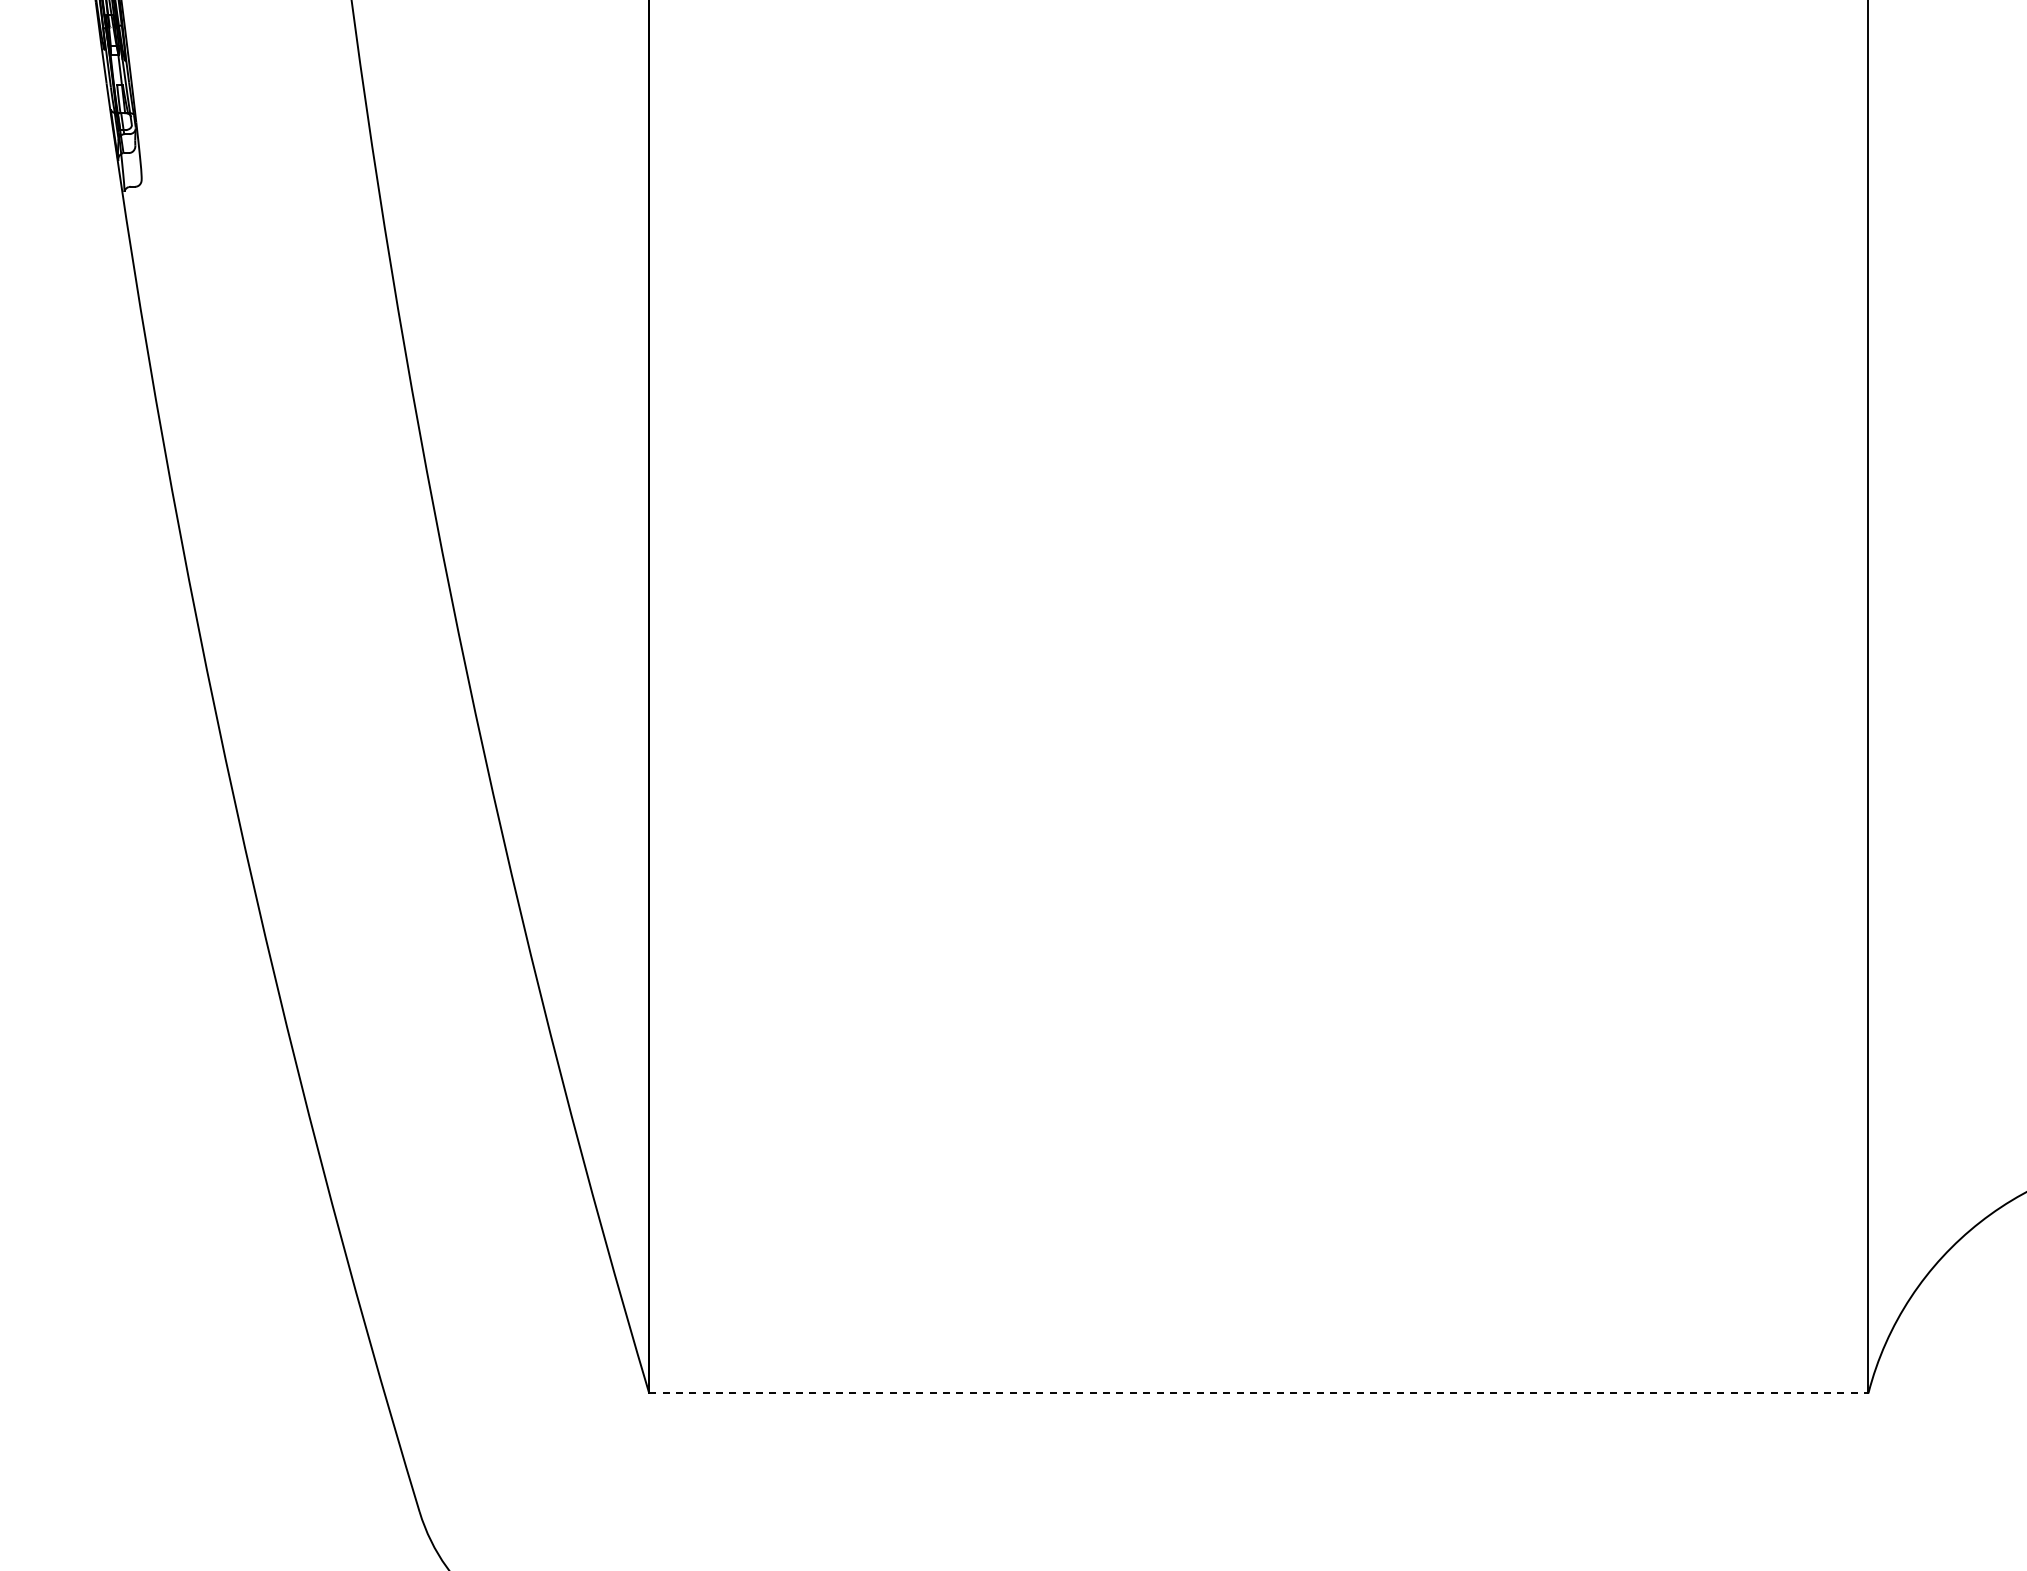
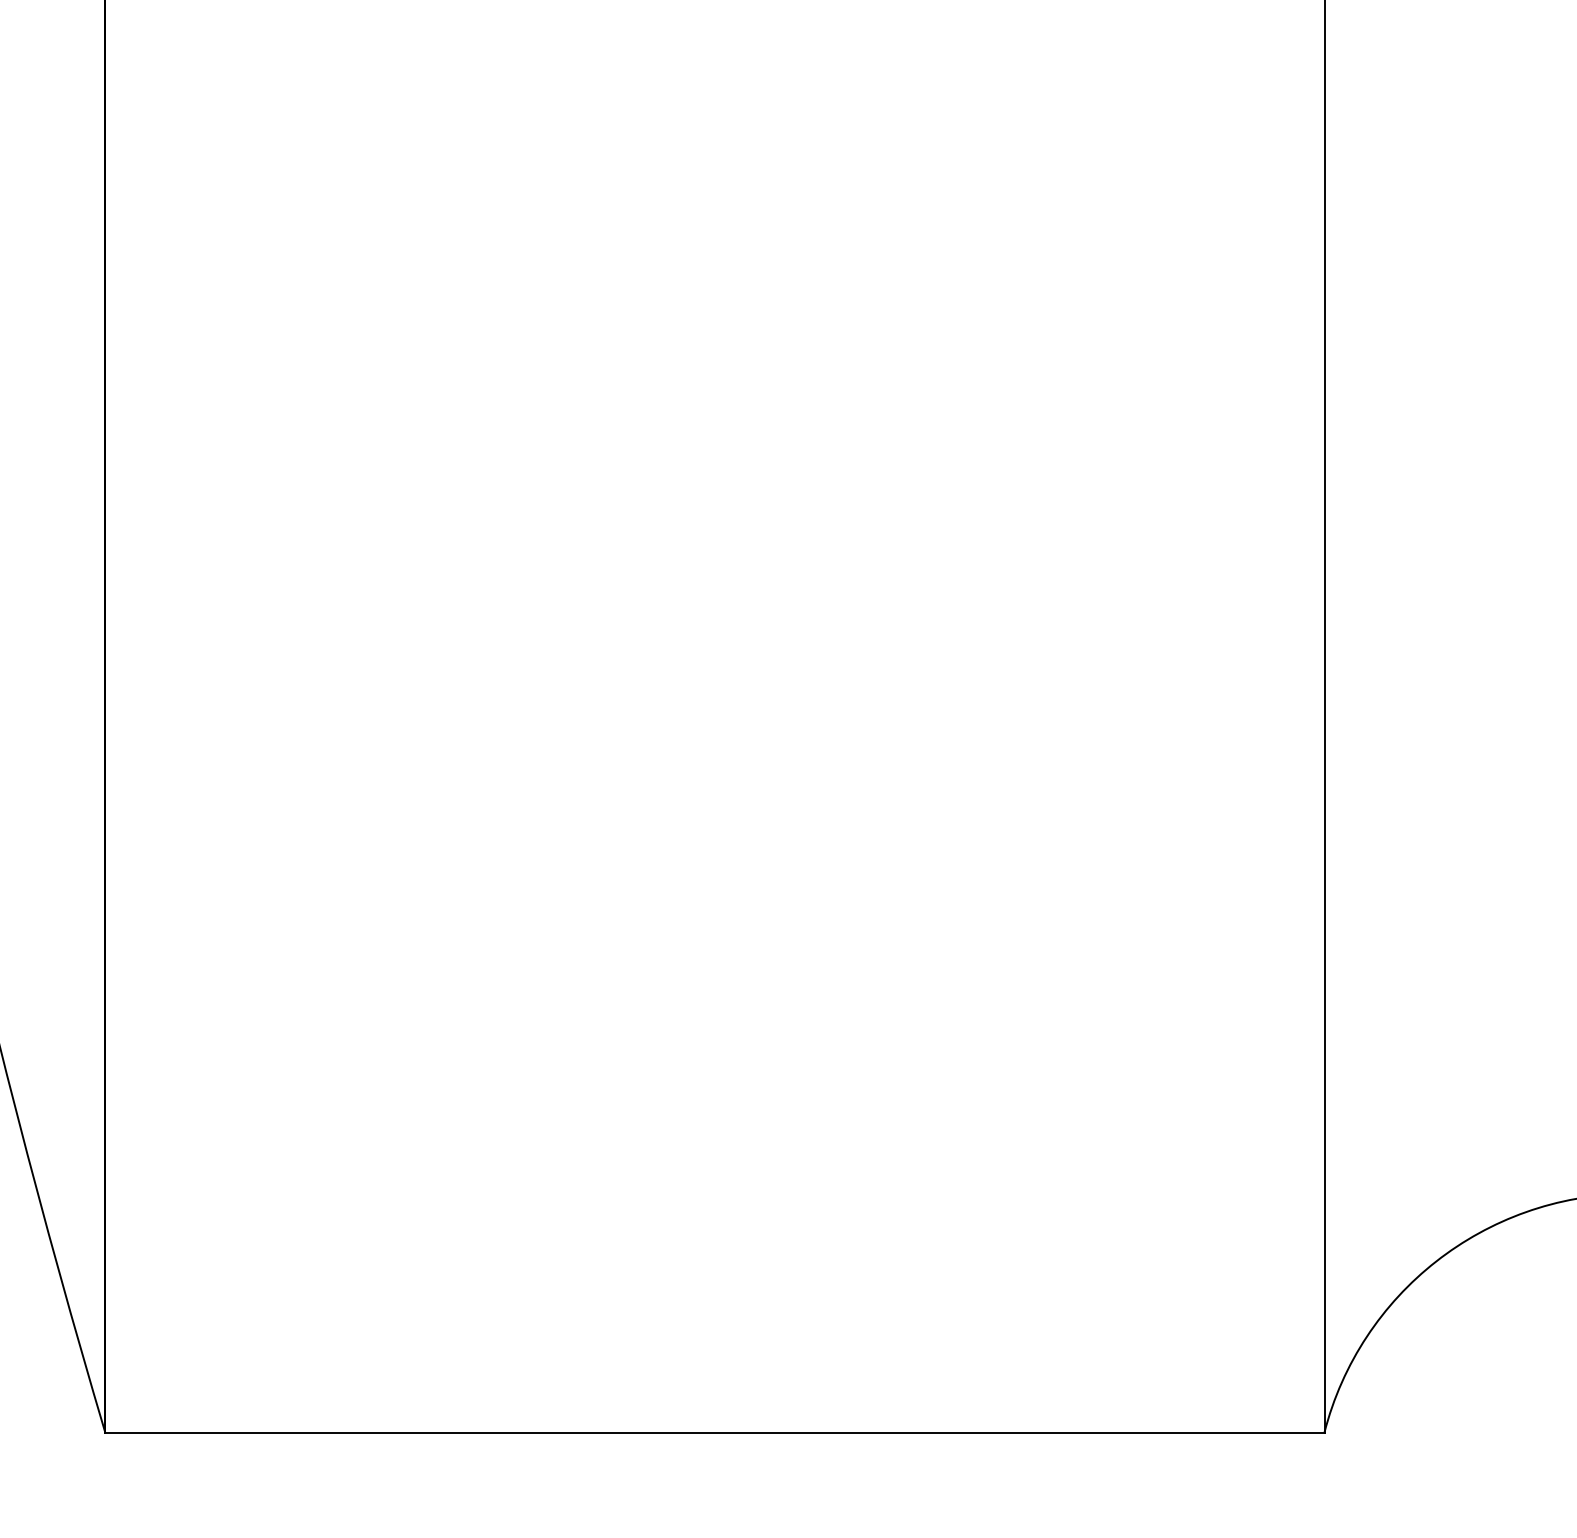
line: (1258, 1393) -> (714, 1432), dashed -> solid

